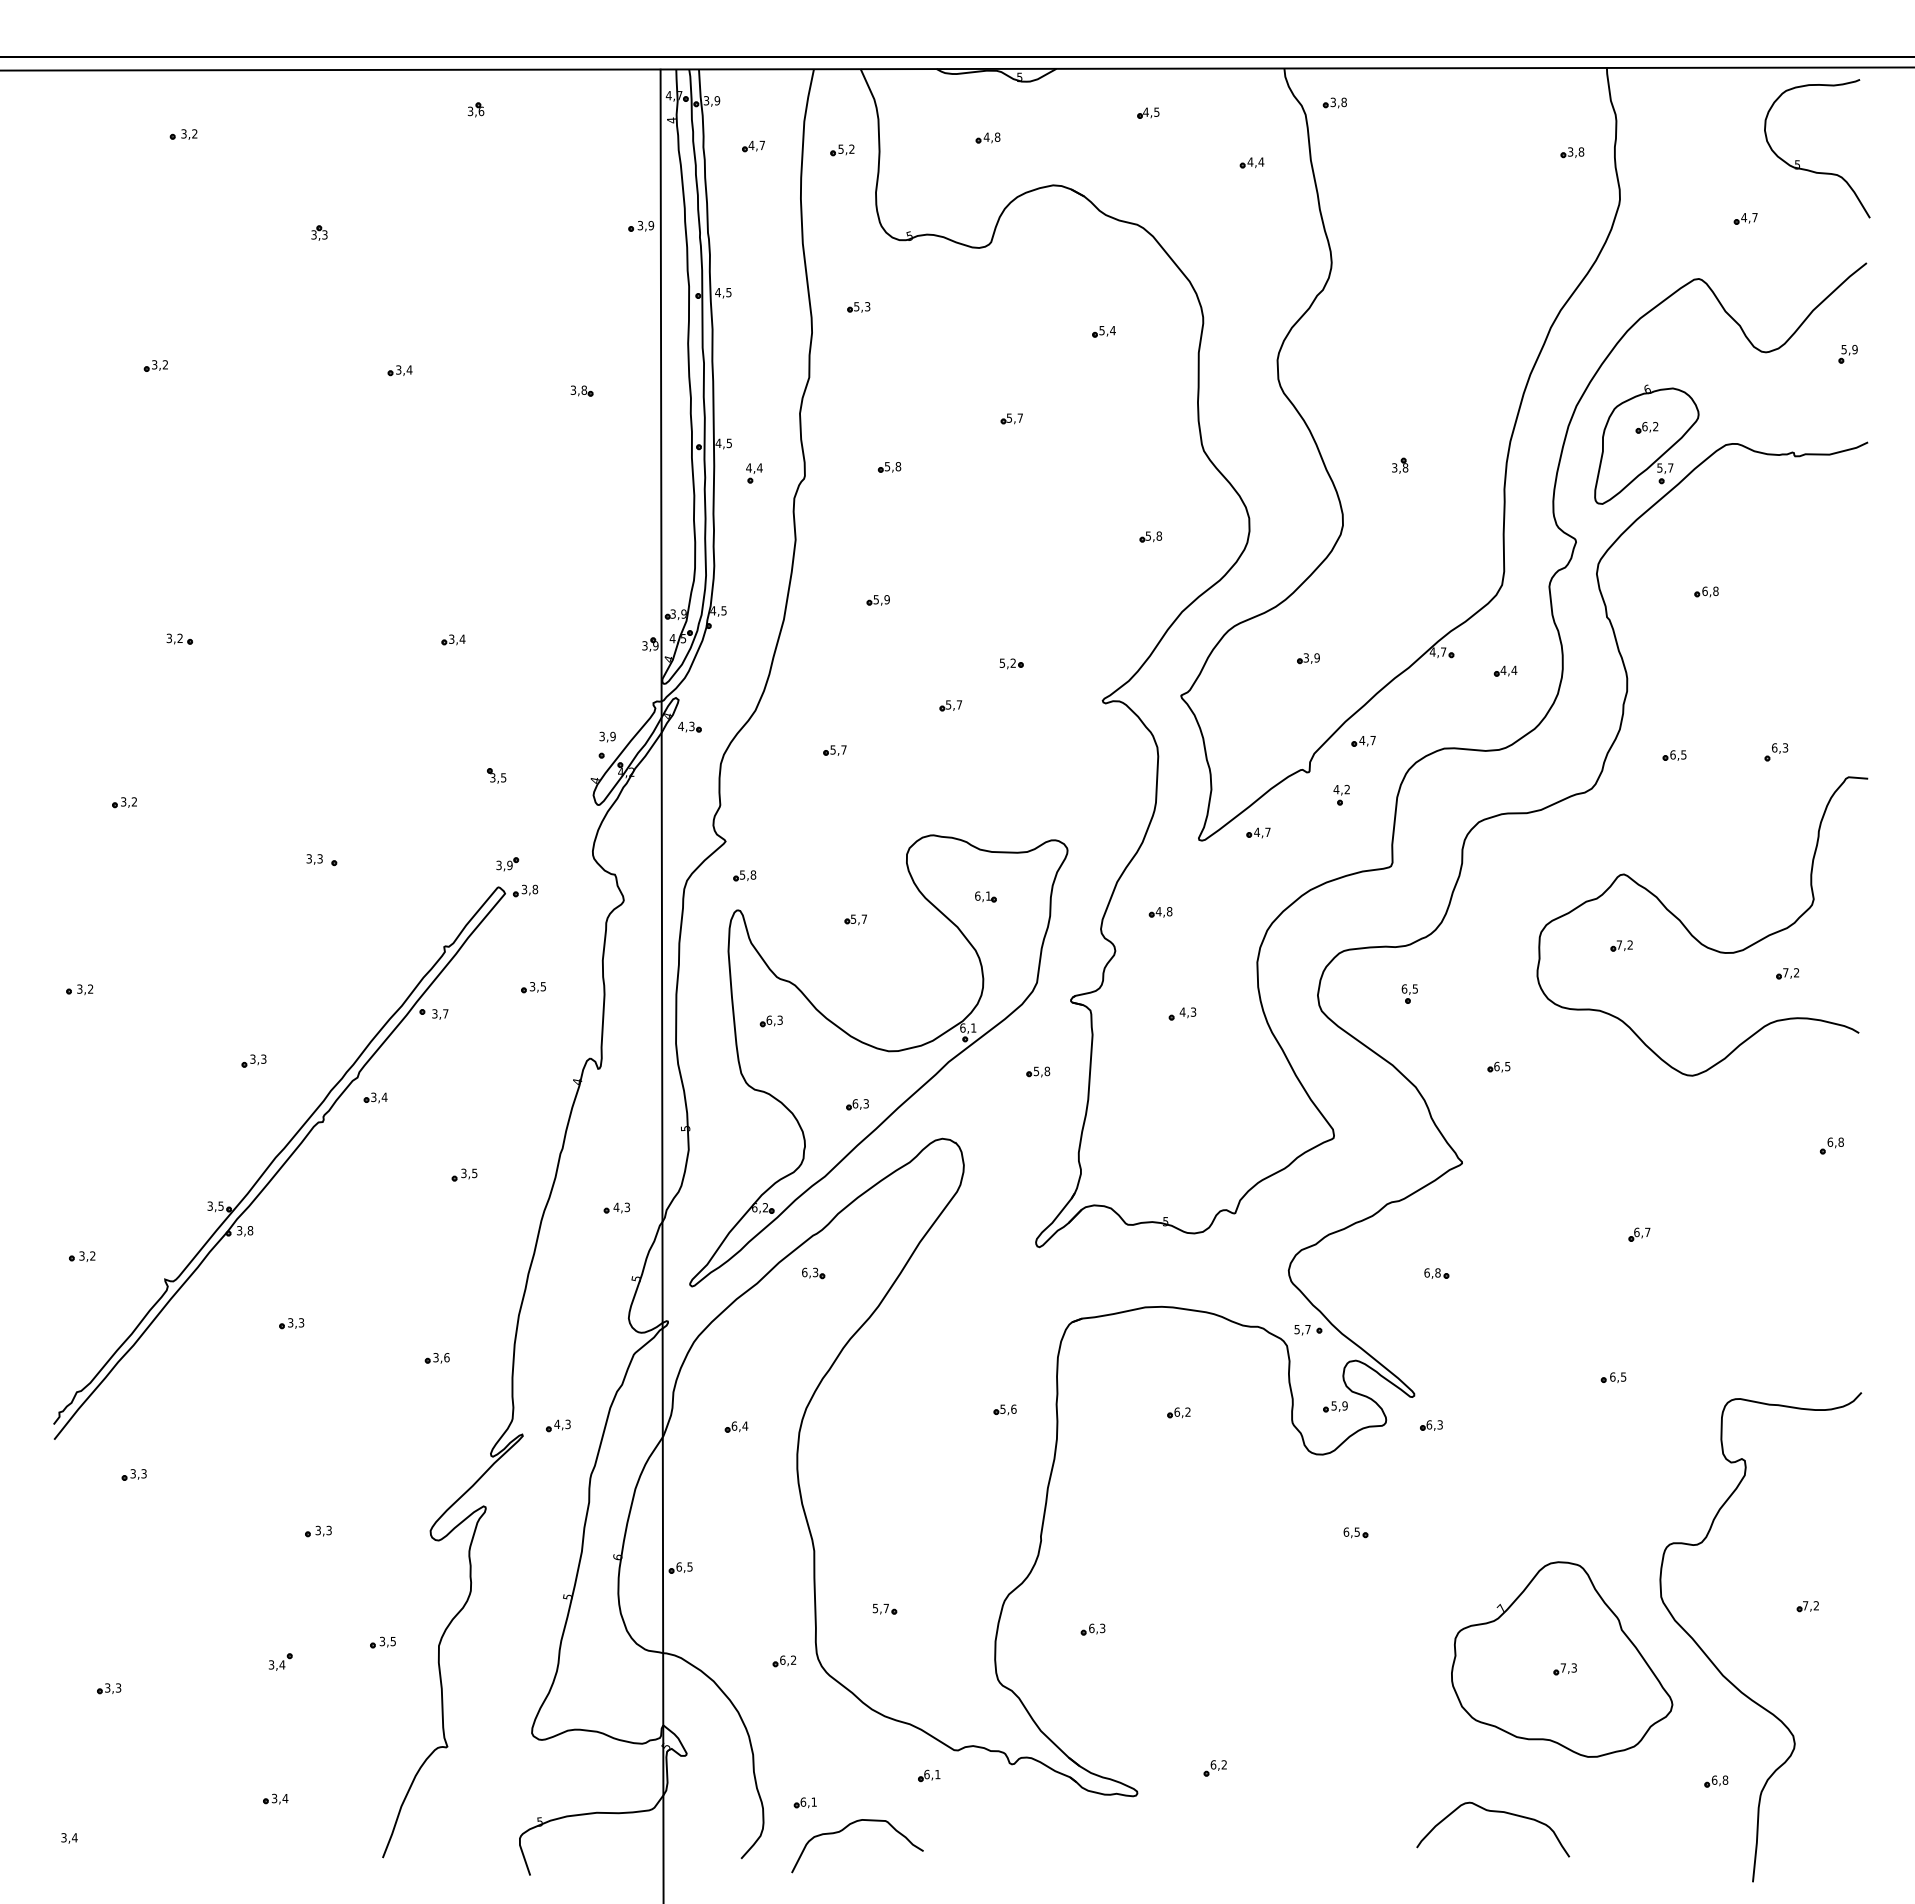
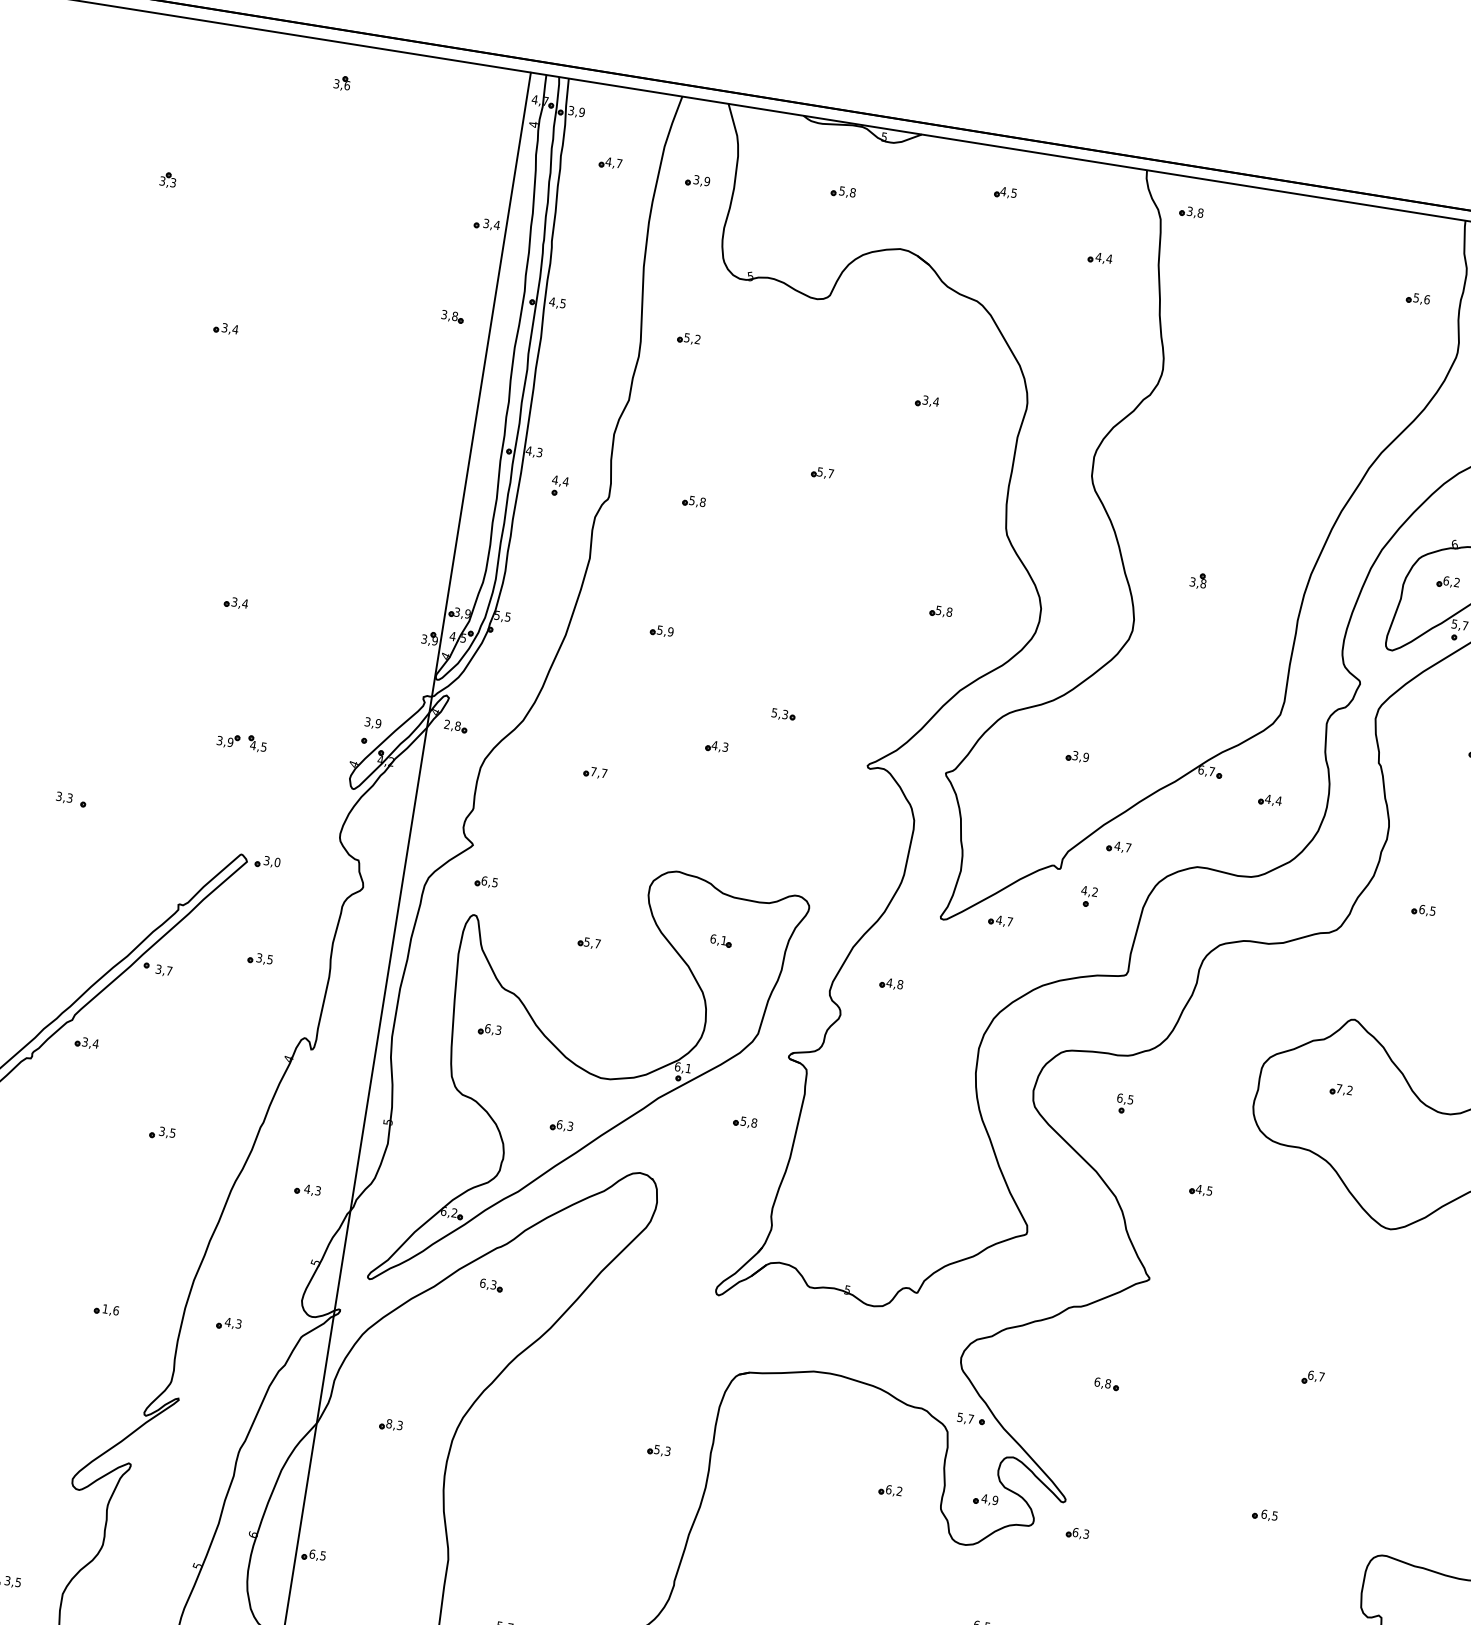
part: (183, 134) -> (49, 61), removed
text: (986, 136) -> (842, 190), 4,8 -> 5,8
text: (846, 148) -> (701, 179), 5,2 -> 3,9
text: (1576, 151) -> (1422, 298), 3,8 -> 5,6
text: (651, 225) -> (497, 225), 3,9 -> 3,4
text: (867, 306) -> (697, 339), 5,3 -> 5,2
text: (1101, 329) -> (925, 399), 5,4 -> 3,4
part: (581, 390) -> (452, 316), moved
text: (729, 442) -> (539, 451), 4,5 -> 4,3
text: (713, 610) -> (497, 615), 4,5 -> 5,5
text: (1432, 651) -> (1201, 769), 4,7 -> 6,7
text: (1012, 663) -> (784, 714), 5,2 -> 5,3
text: (953, 704) -> (719, 745), 5,7 -> 4,3
text: (686, 726) -> (452, 725), 4,3 -> 2,8
text: (832, 749) -> (593, 771), 5,7 -> 7,7
text: (492, 777) -> (252, 745), 3,5 -> 4,5
part: (507, 864) -> (228, 741), moved
text: (747, 874) -> (489, 881), 5,8 -> 6,5
text: (535, 889) -> (277, 862), 3,8 -> 3,0
part: (1182, 1013) -> (896, 1087), removed
text: (1496, 1066) -> (1198, 1189), 6,5 -> 4,5
text: (435, 1357) -> (104, 1308), 3,6 -> 1,6
text: (1334, 1405) -> (985, 1498), 5,9 -> 4,9
text: (1013, 1408) -> (667, 1450), 5,6 -> 5,3
part: (1178, 1412) -> (890, 1490), moved
part: (557, 1425) -> (228, 1323), moved
text: (739, 1425) -> (394, 1423), 6,4 -> 8,3

